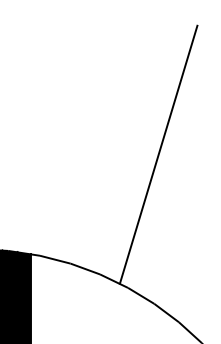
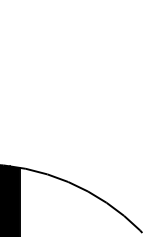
line: (158, 154) -> (109, 97), removed

